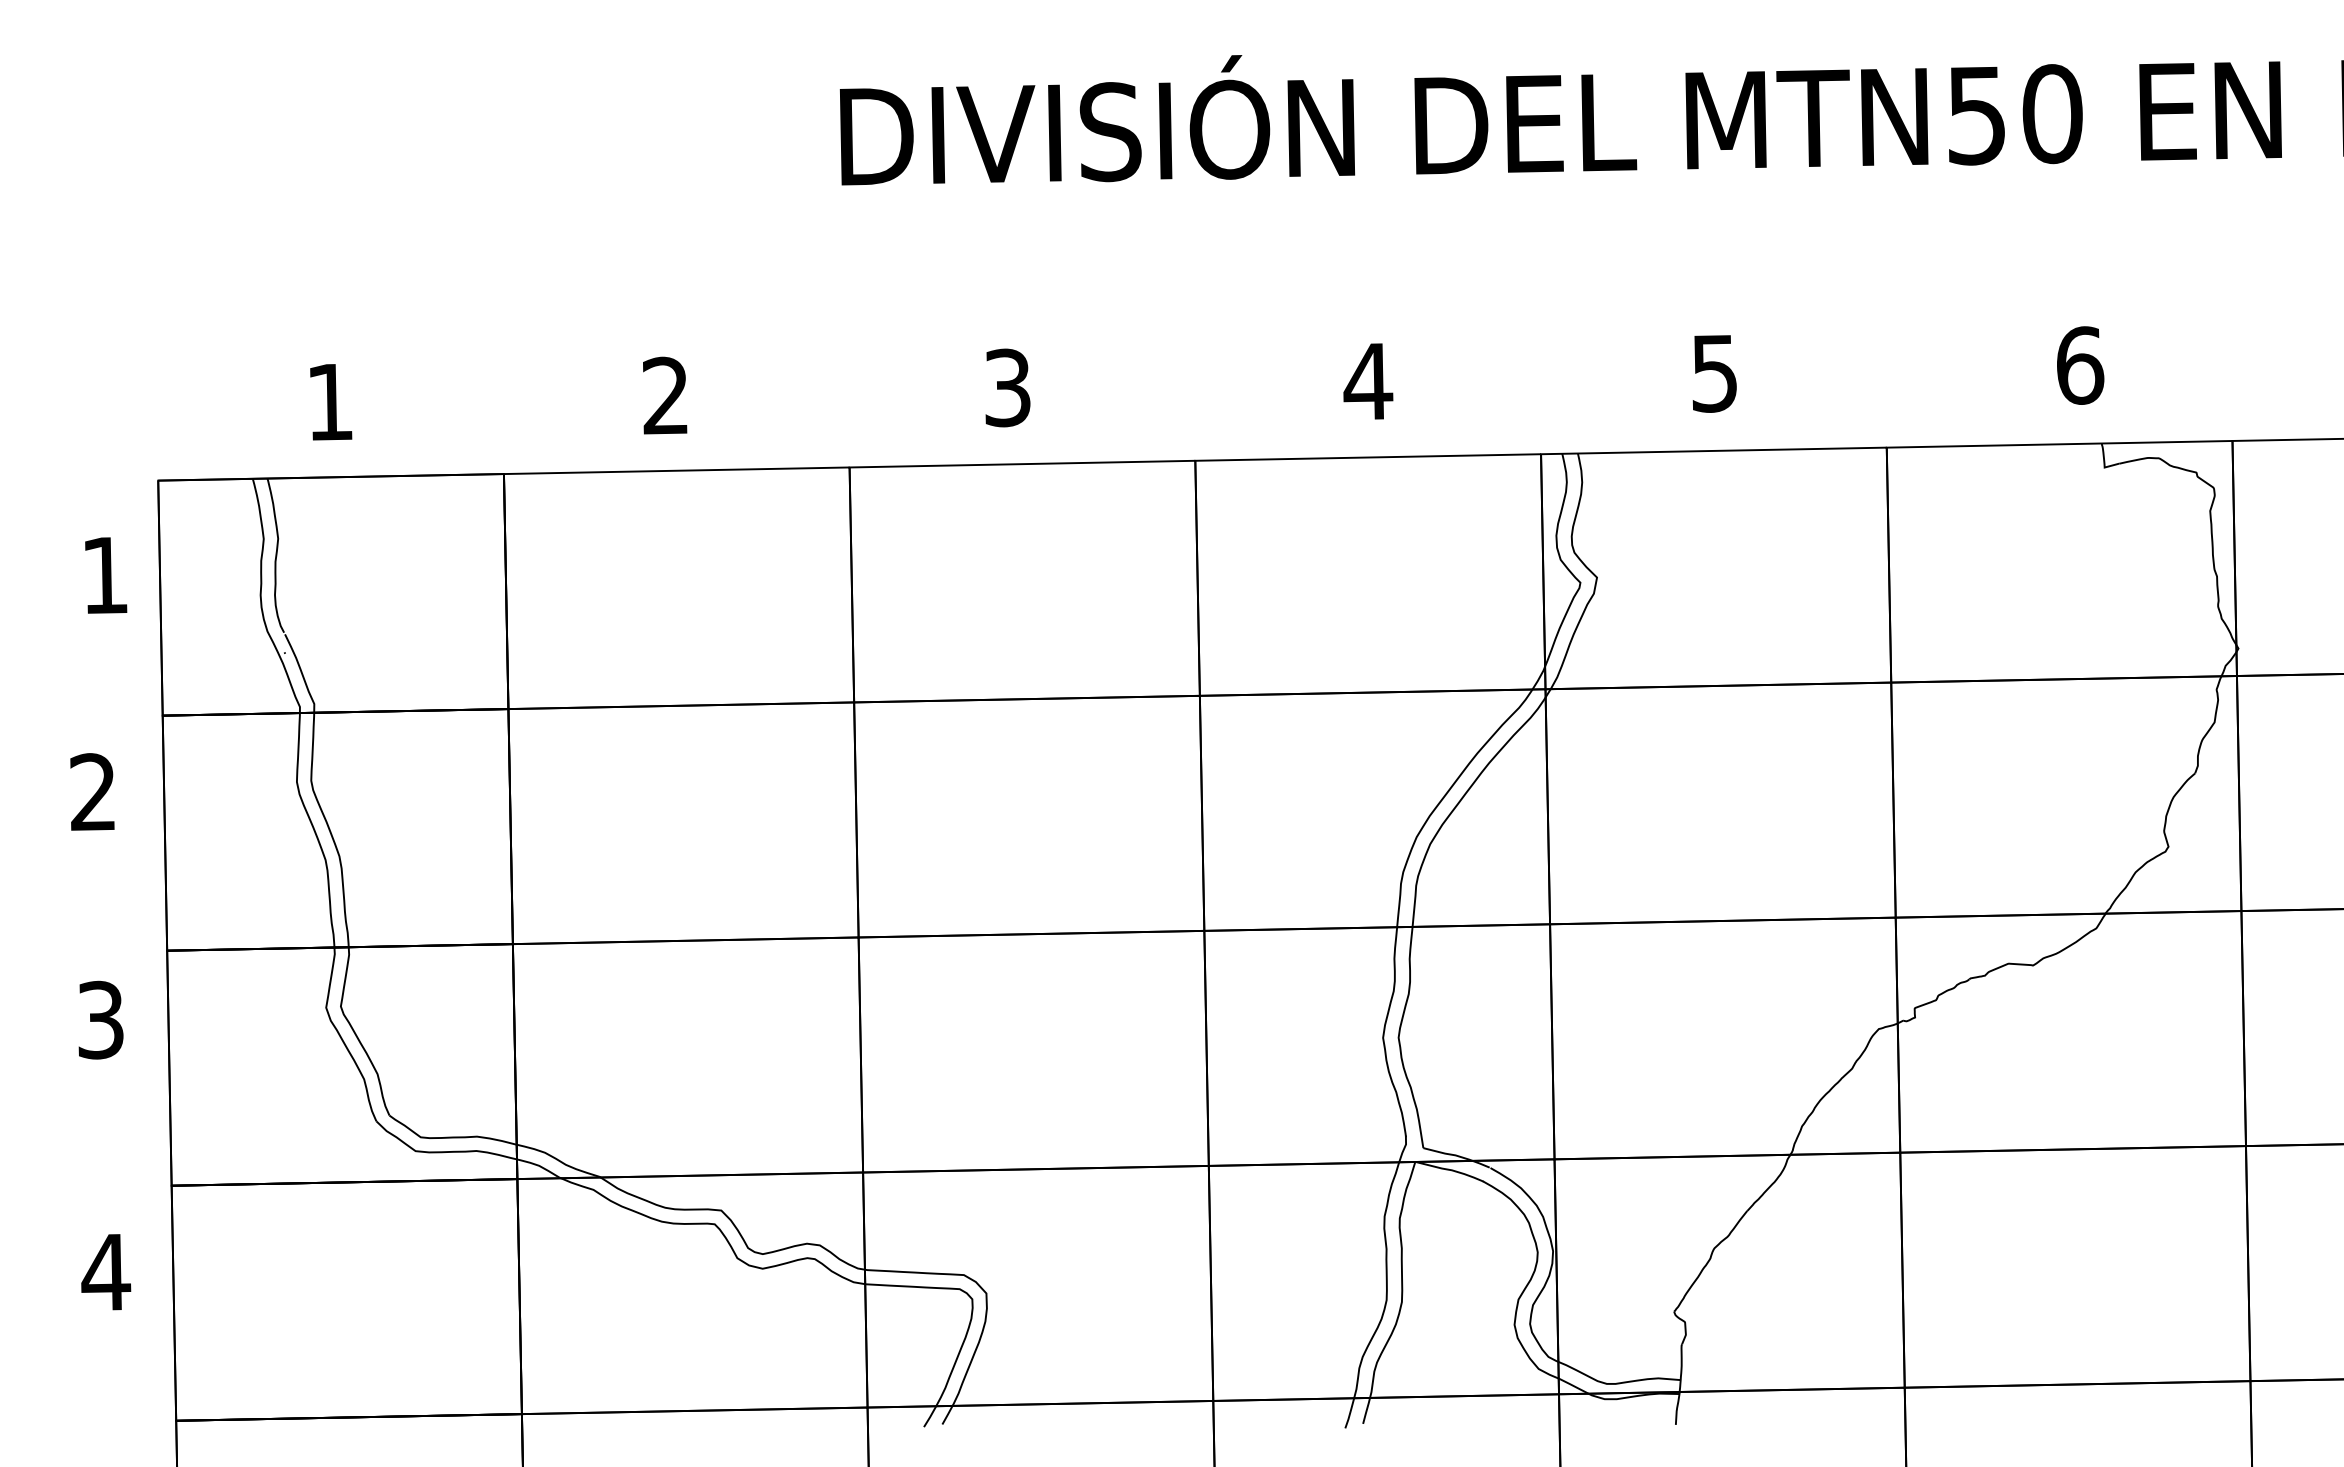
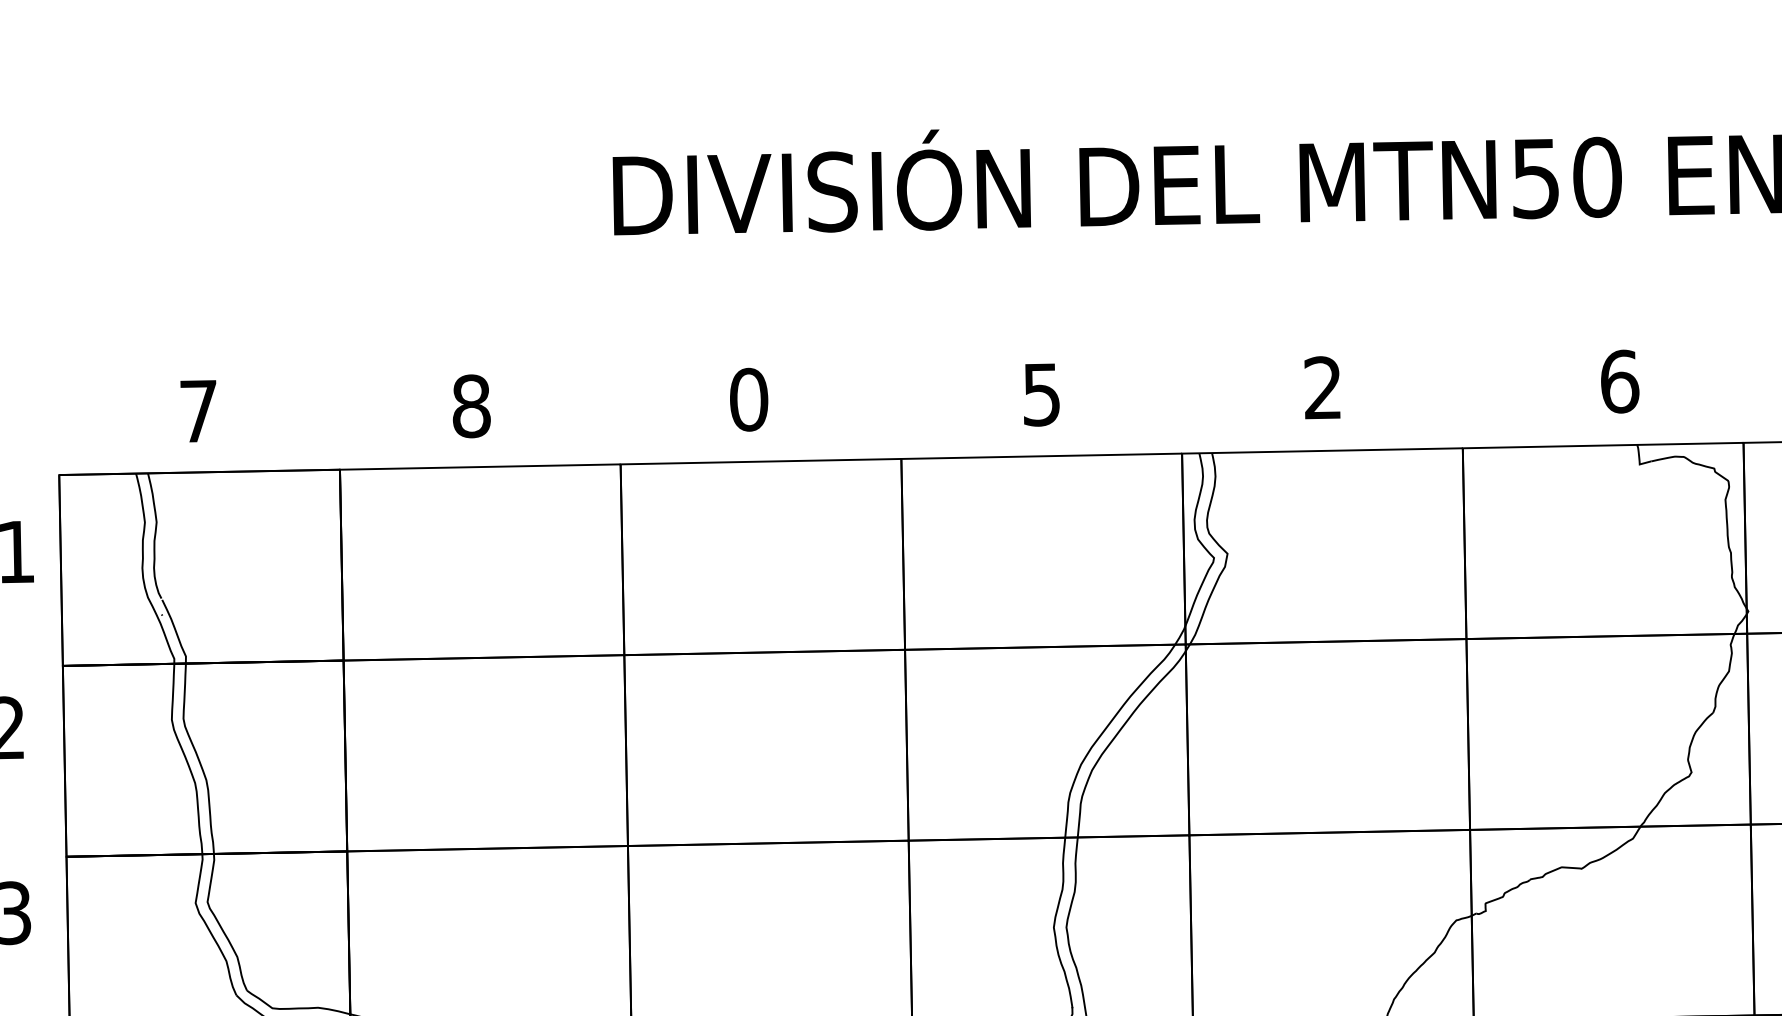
text: (1713, 373) -> (1322, 388), 5 -> 2
text: (1368, 382) -> (1041, 395), 4 -> 5
text: (1007, 387) -> (748, 399), 3 -> 0
text: (666, 395) -> (471, 405), 2 -> 8
text: (329, 401) -> (198, 410), 1 -> 7

